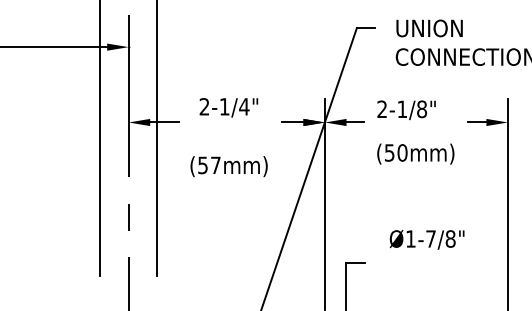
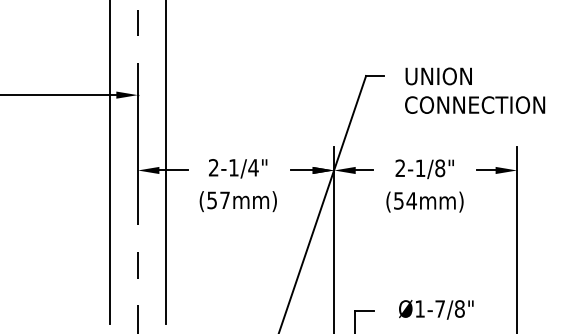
text: (229, 107) -> (238, 168), moved
text: (406, 109) -> (424, 168), moved
text: (402, 152) -> (411, 200), (50mm) -> (54mm)
text: (228, 166) -> (237, 201), moved
text: (427, 239) -> (436, 309), moved

